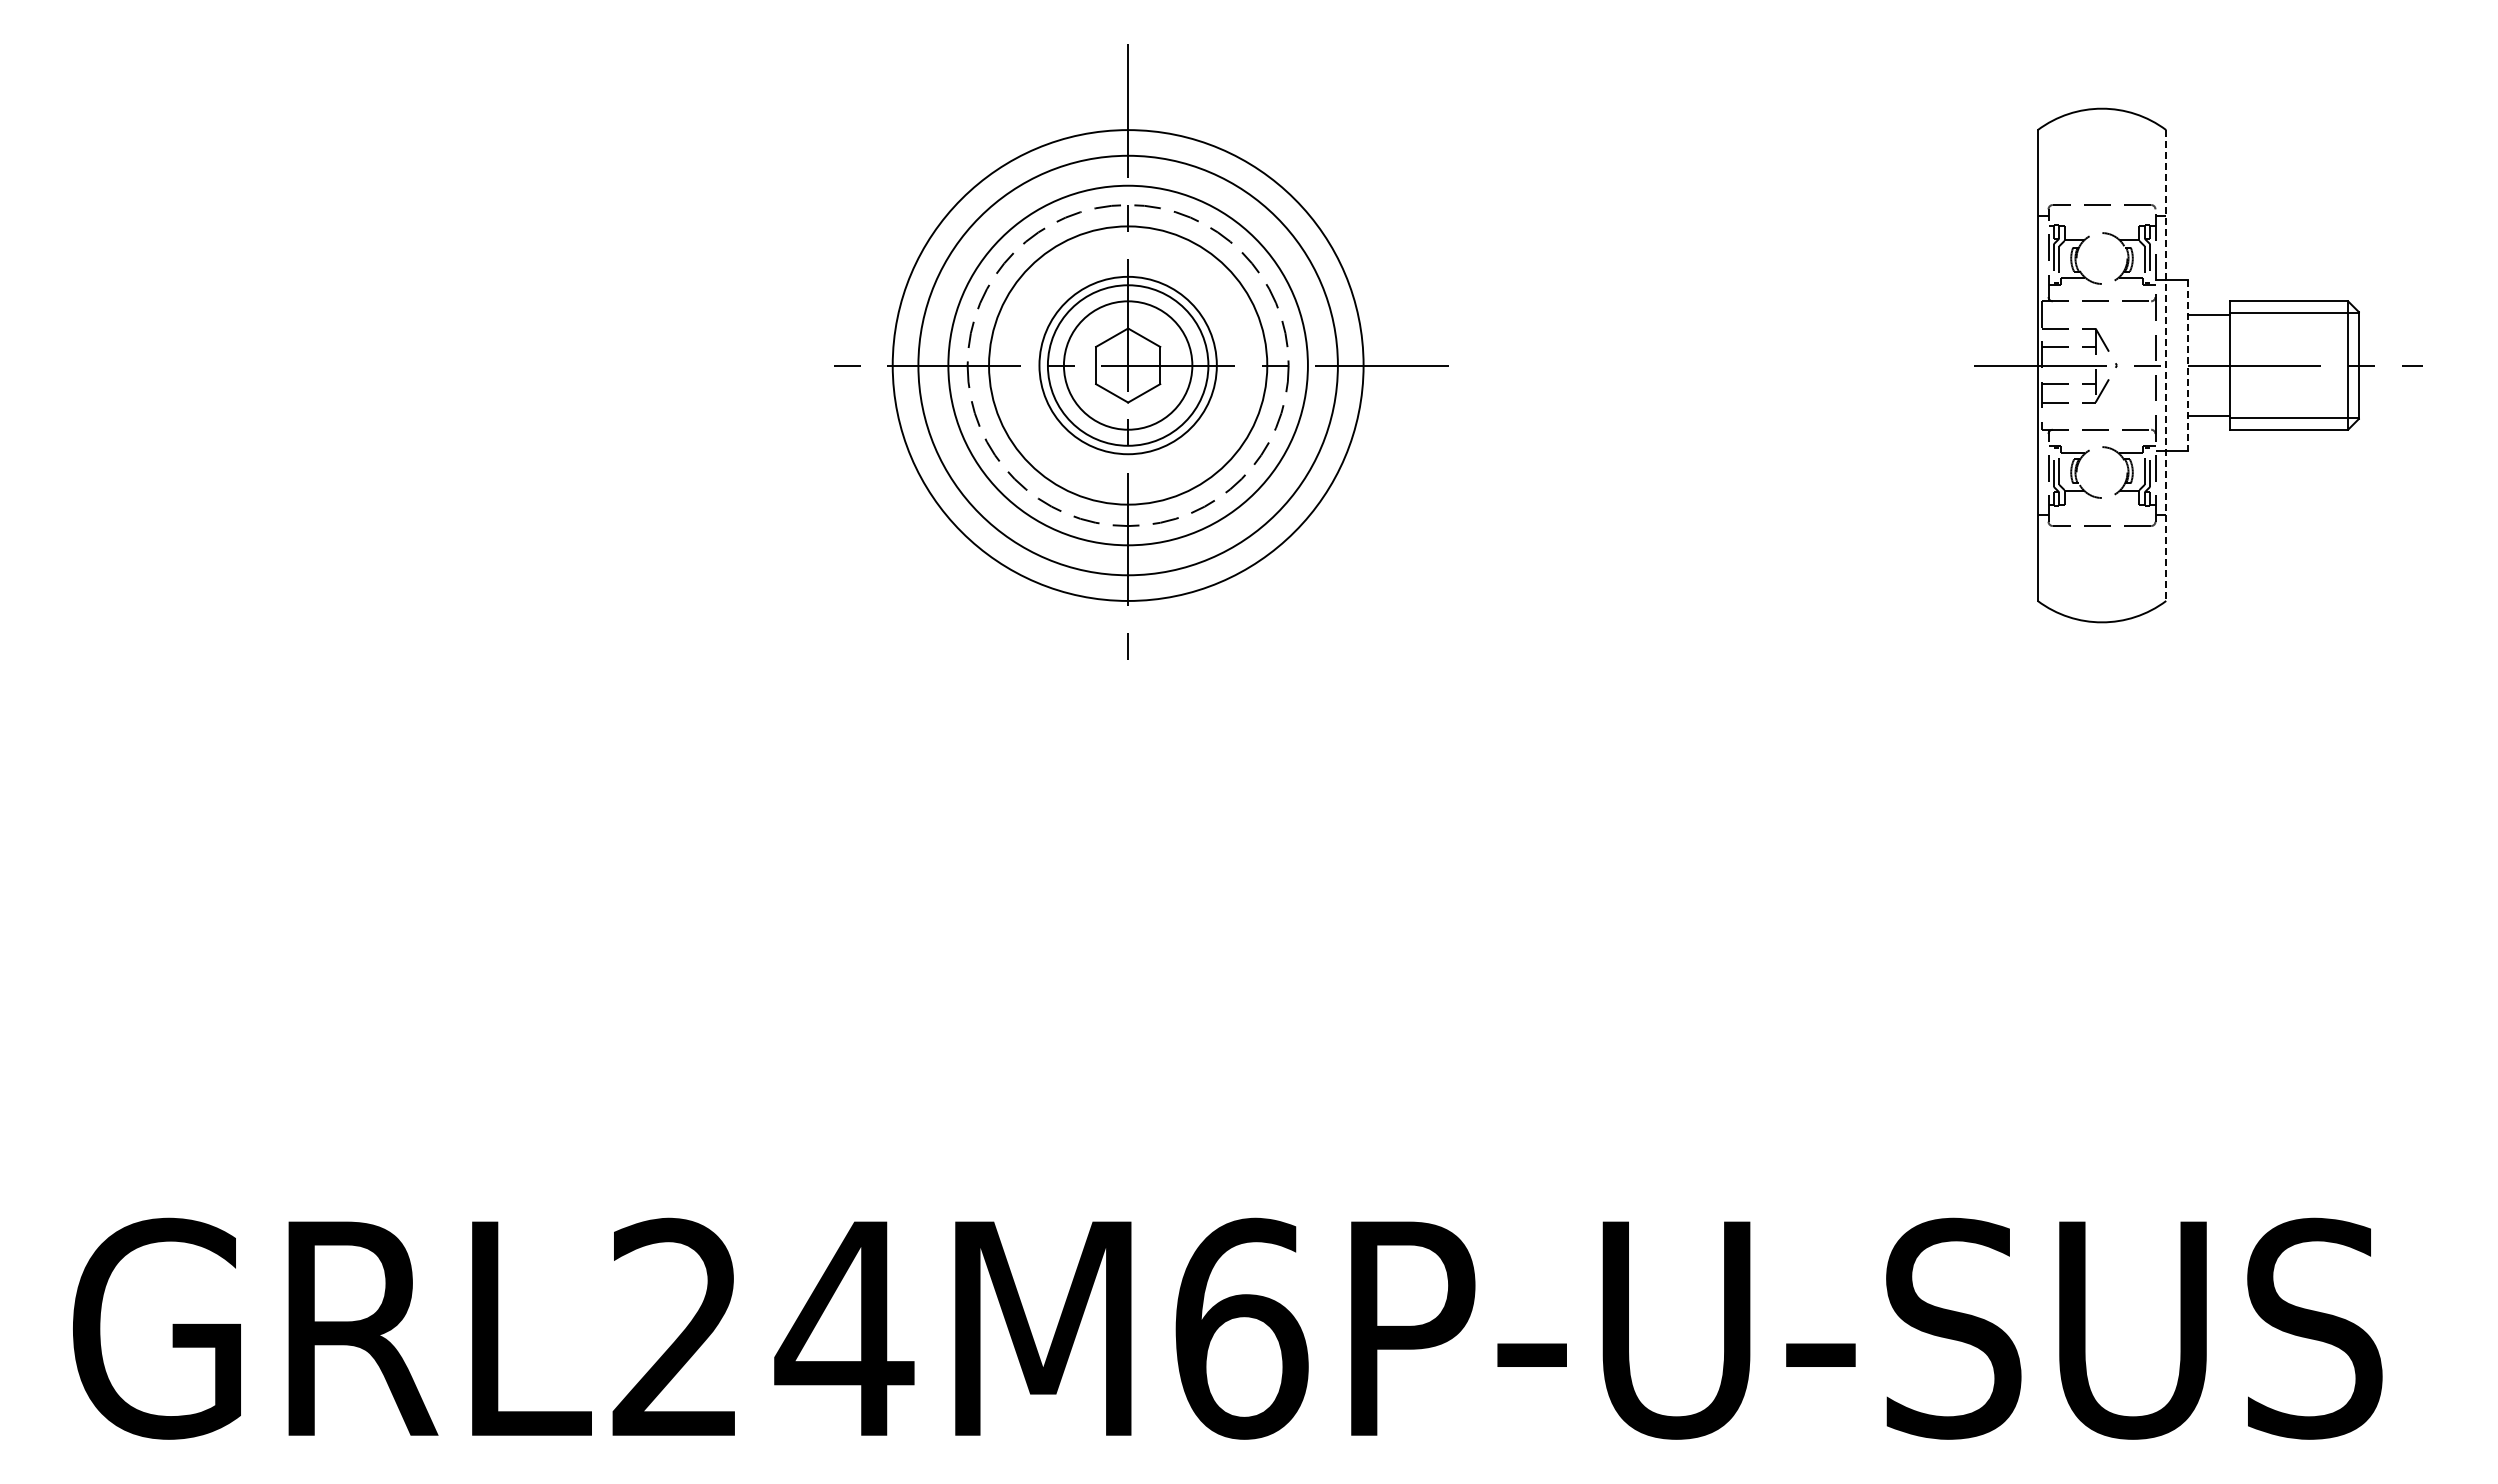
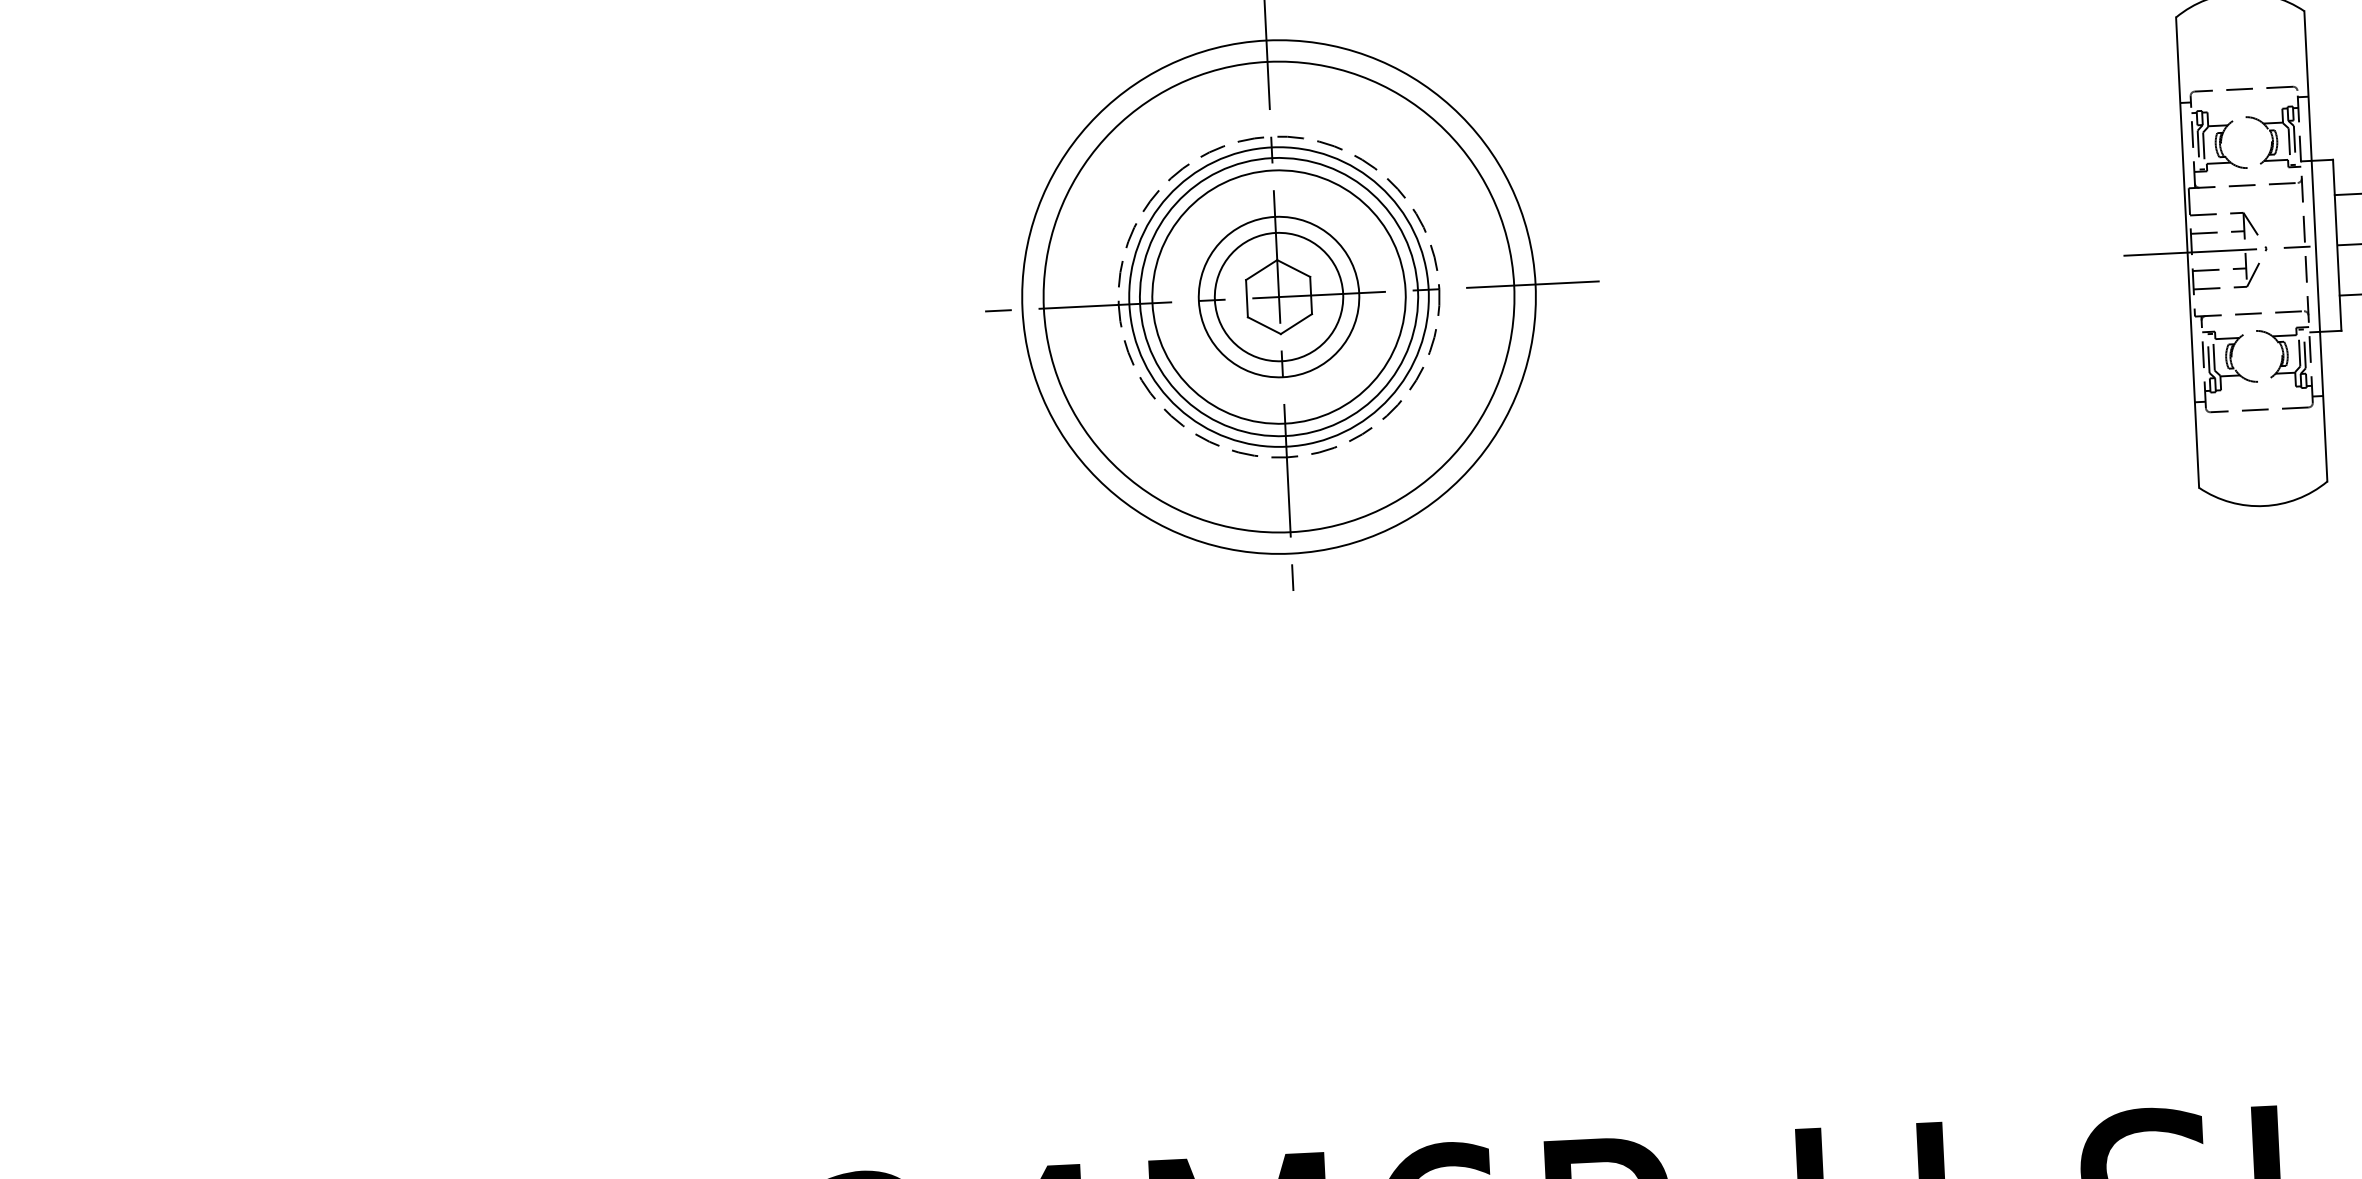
circle: (1127, 365) -> (1278, 297), size x0.71
circle: (1127, 365) -> (1278, 297), size x1.43
circle: (1128, 365) -> (1279, 297), size x1.43
line: (2187, 365) -> (2337, 245), dashed -> solid
line: (2166, 366) -> (2316, 247), dashed -> solid

